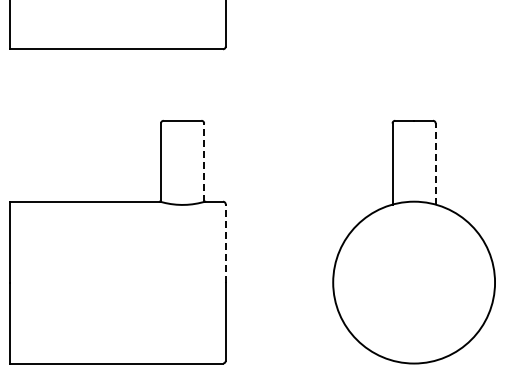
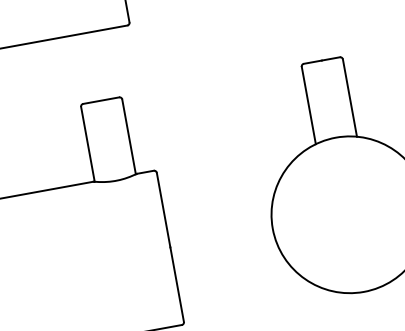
line: (204, 162) -> (129, 136), dashed -> solid
line: (435, 164) -> (349, 98), dashed -> solid
line: (225, 243) -> (163, 210), dashed -> solid

